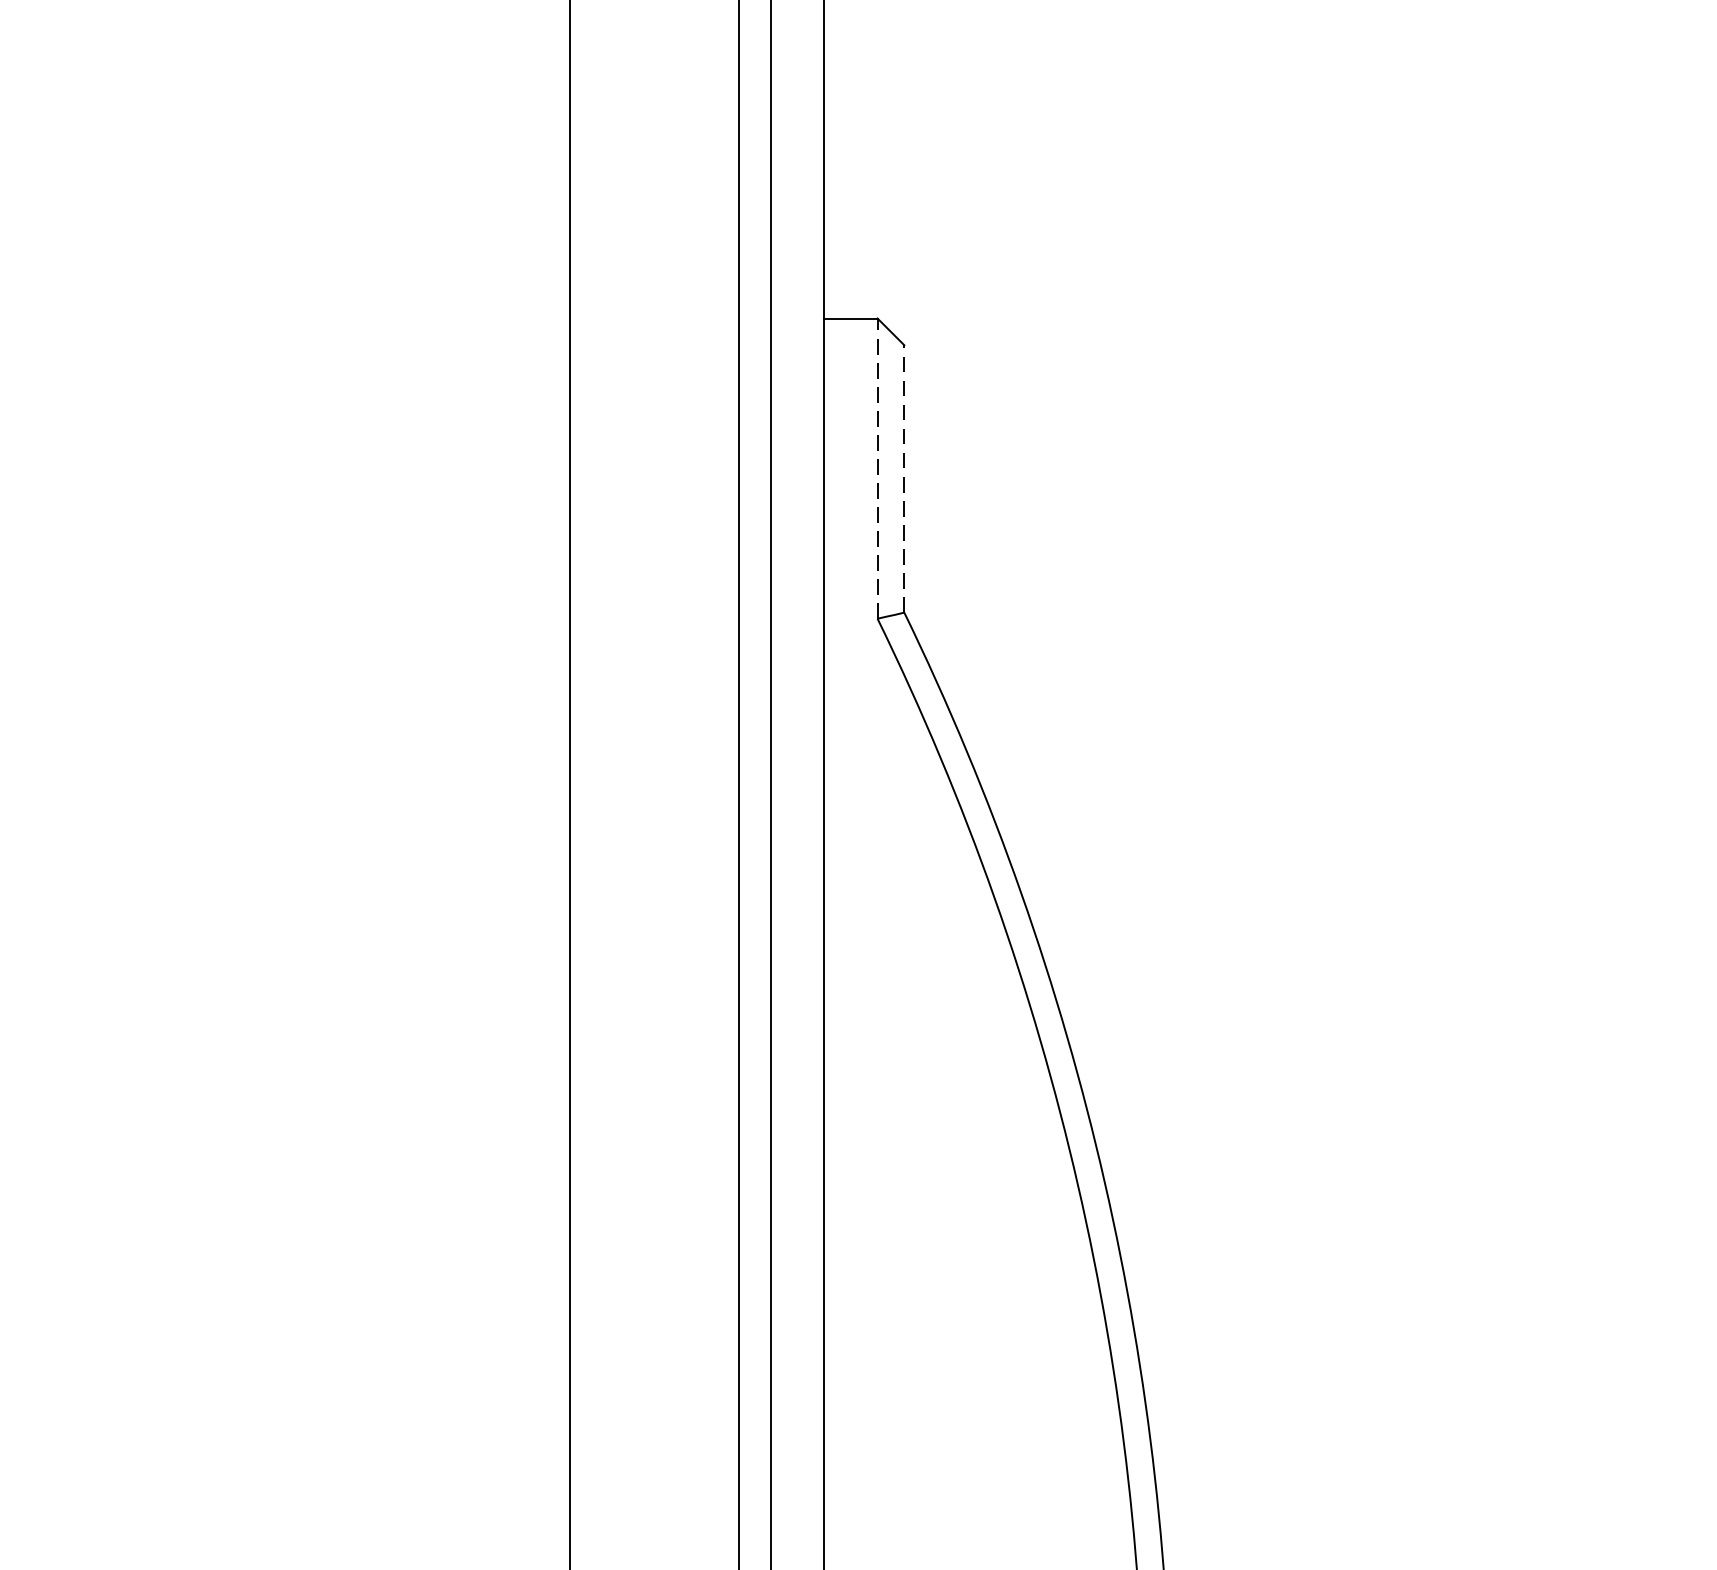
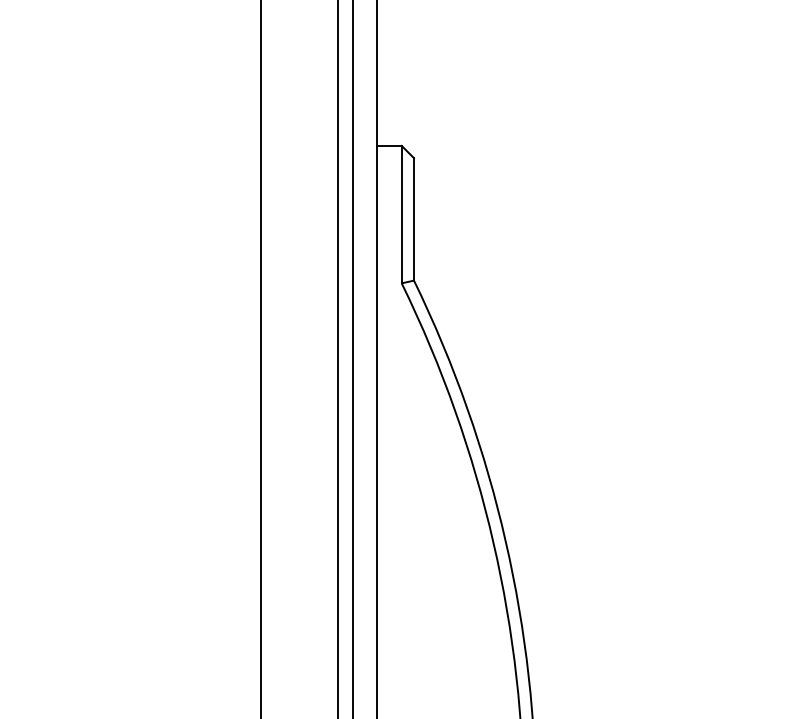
line: (877, 468) -> (401, 214), dashed -> solid
line: (903, 477) -> (413, 218), dashed -> solid

